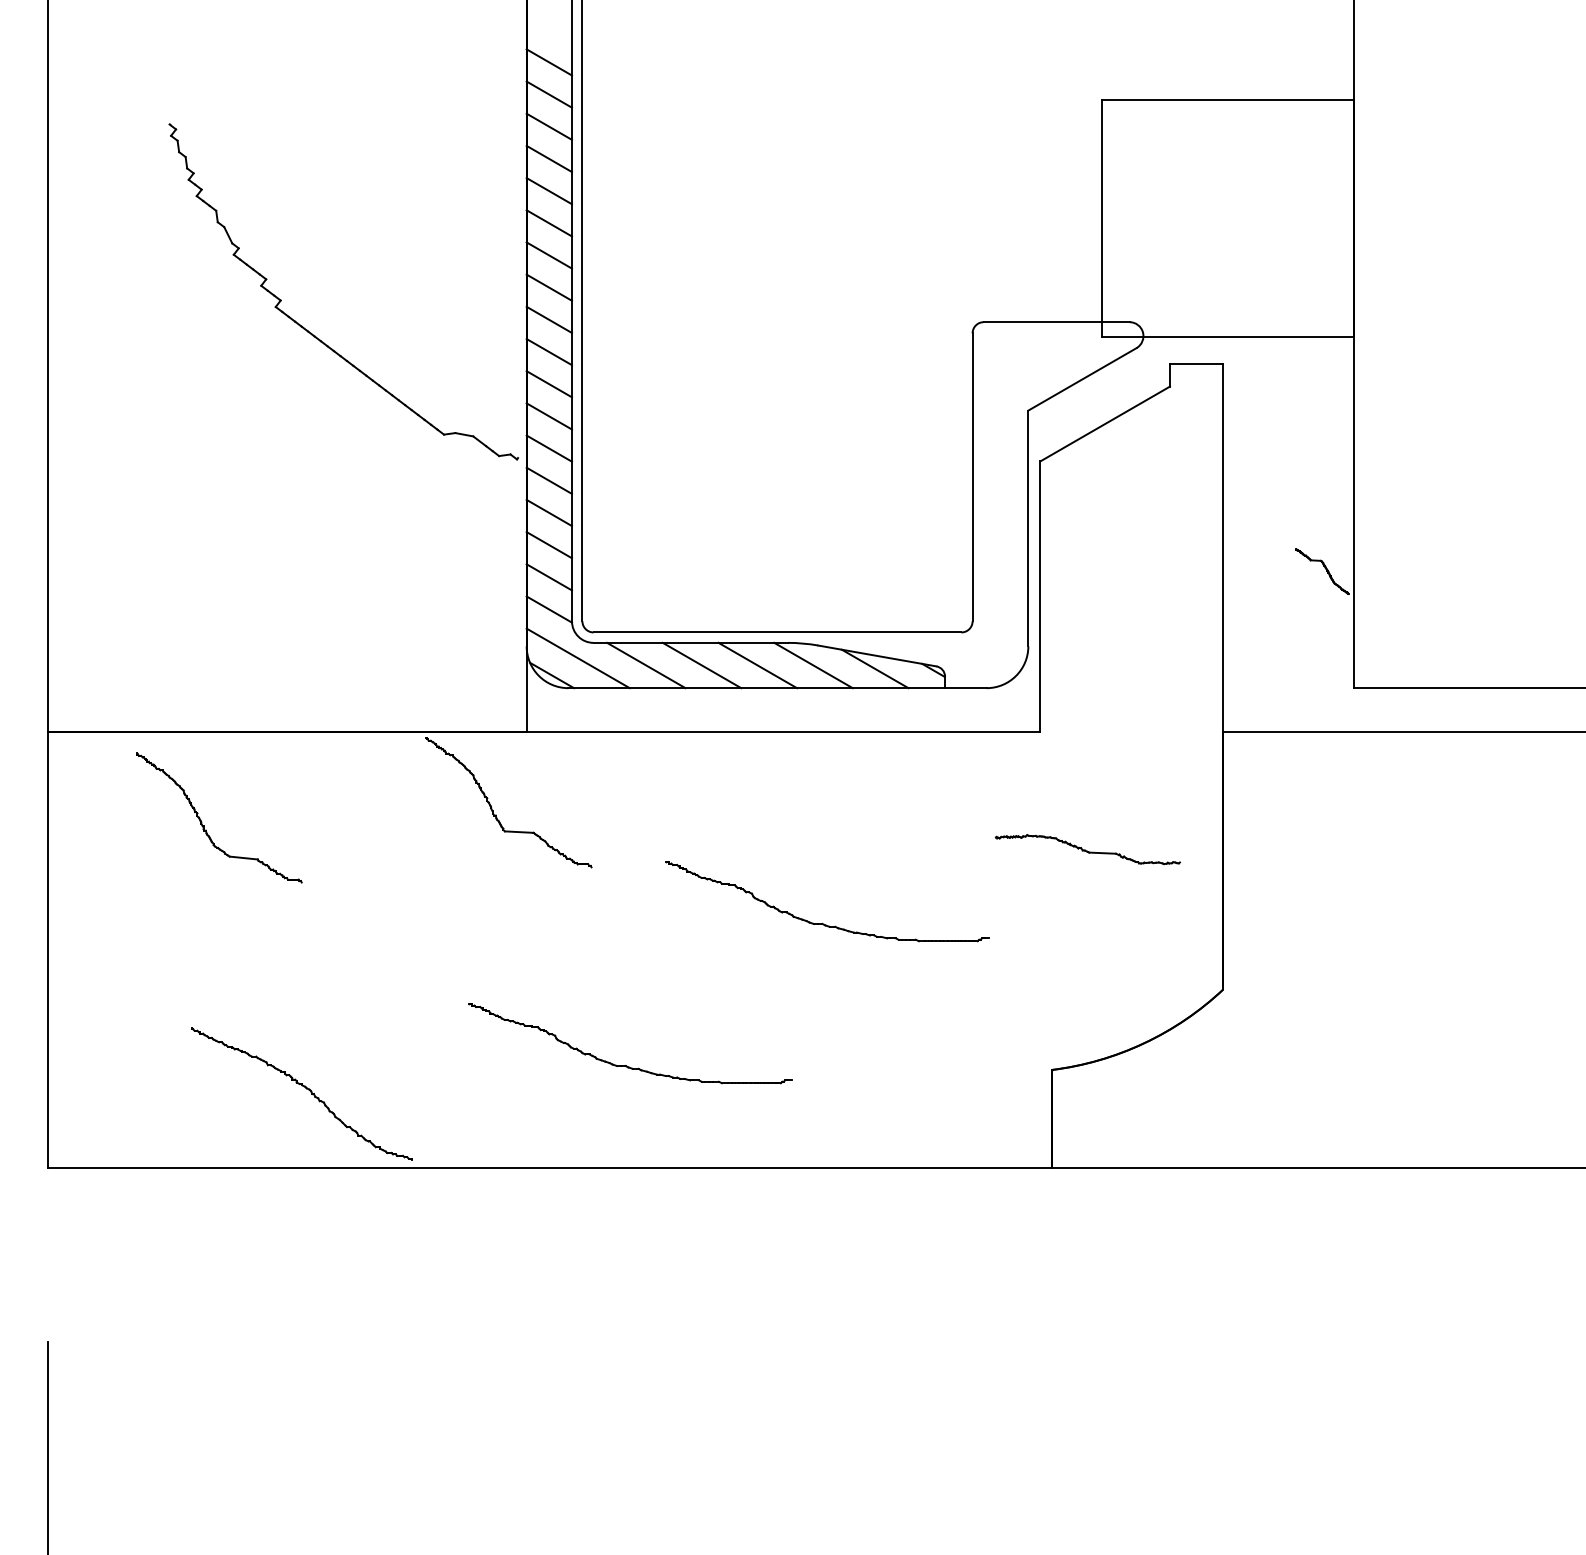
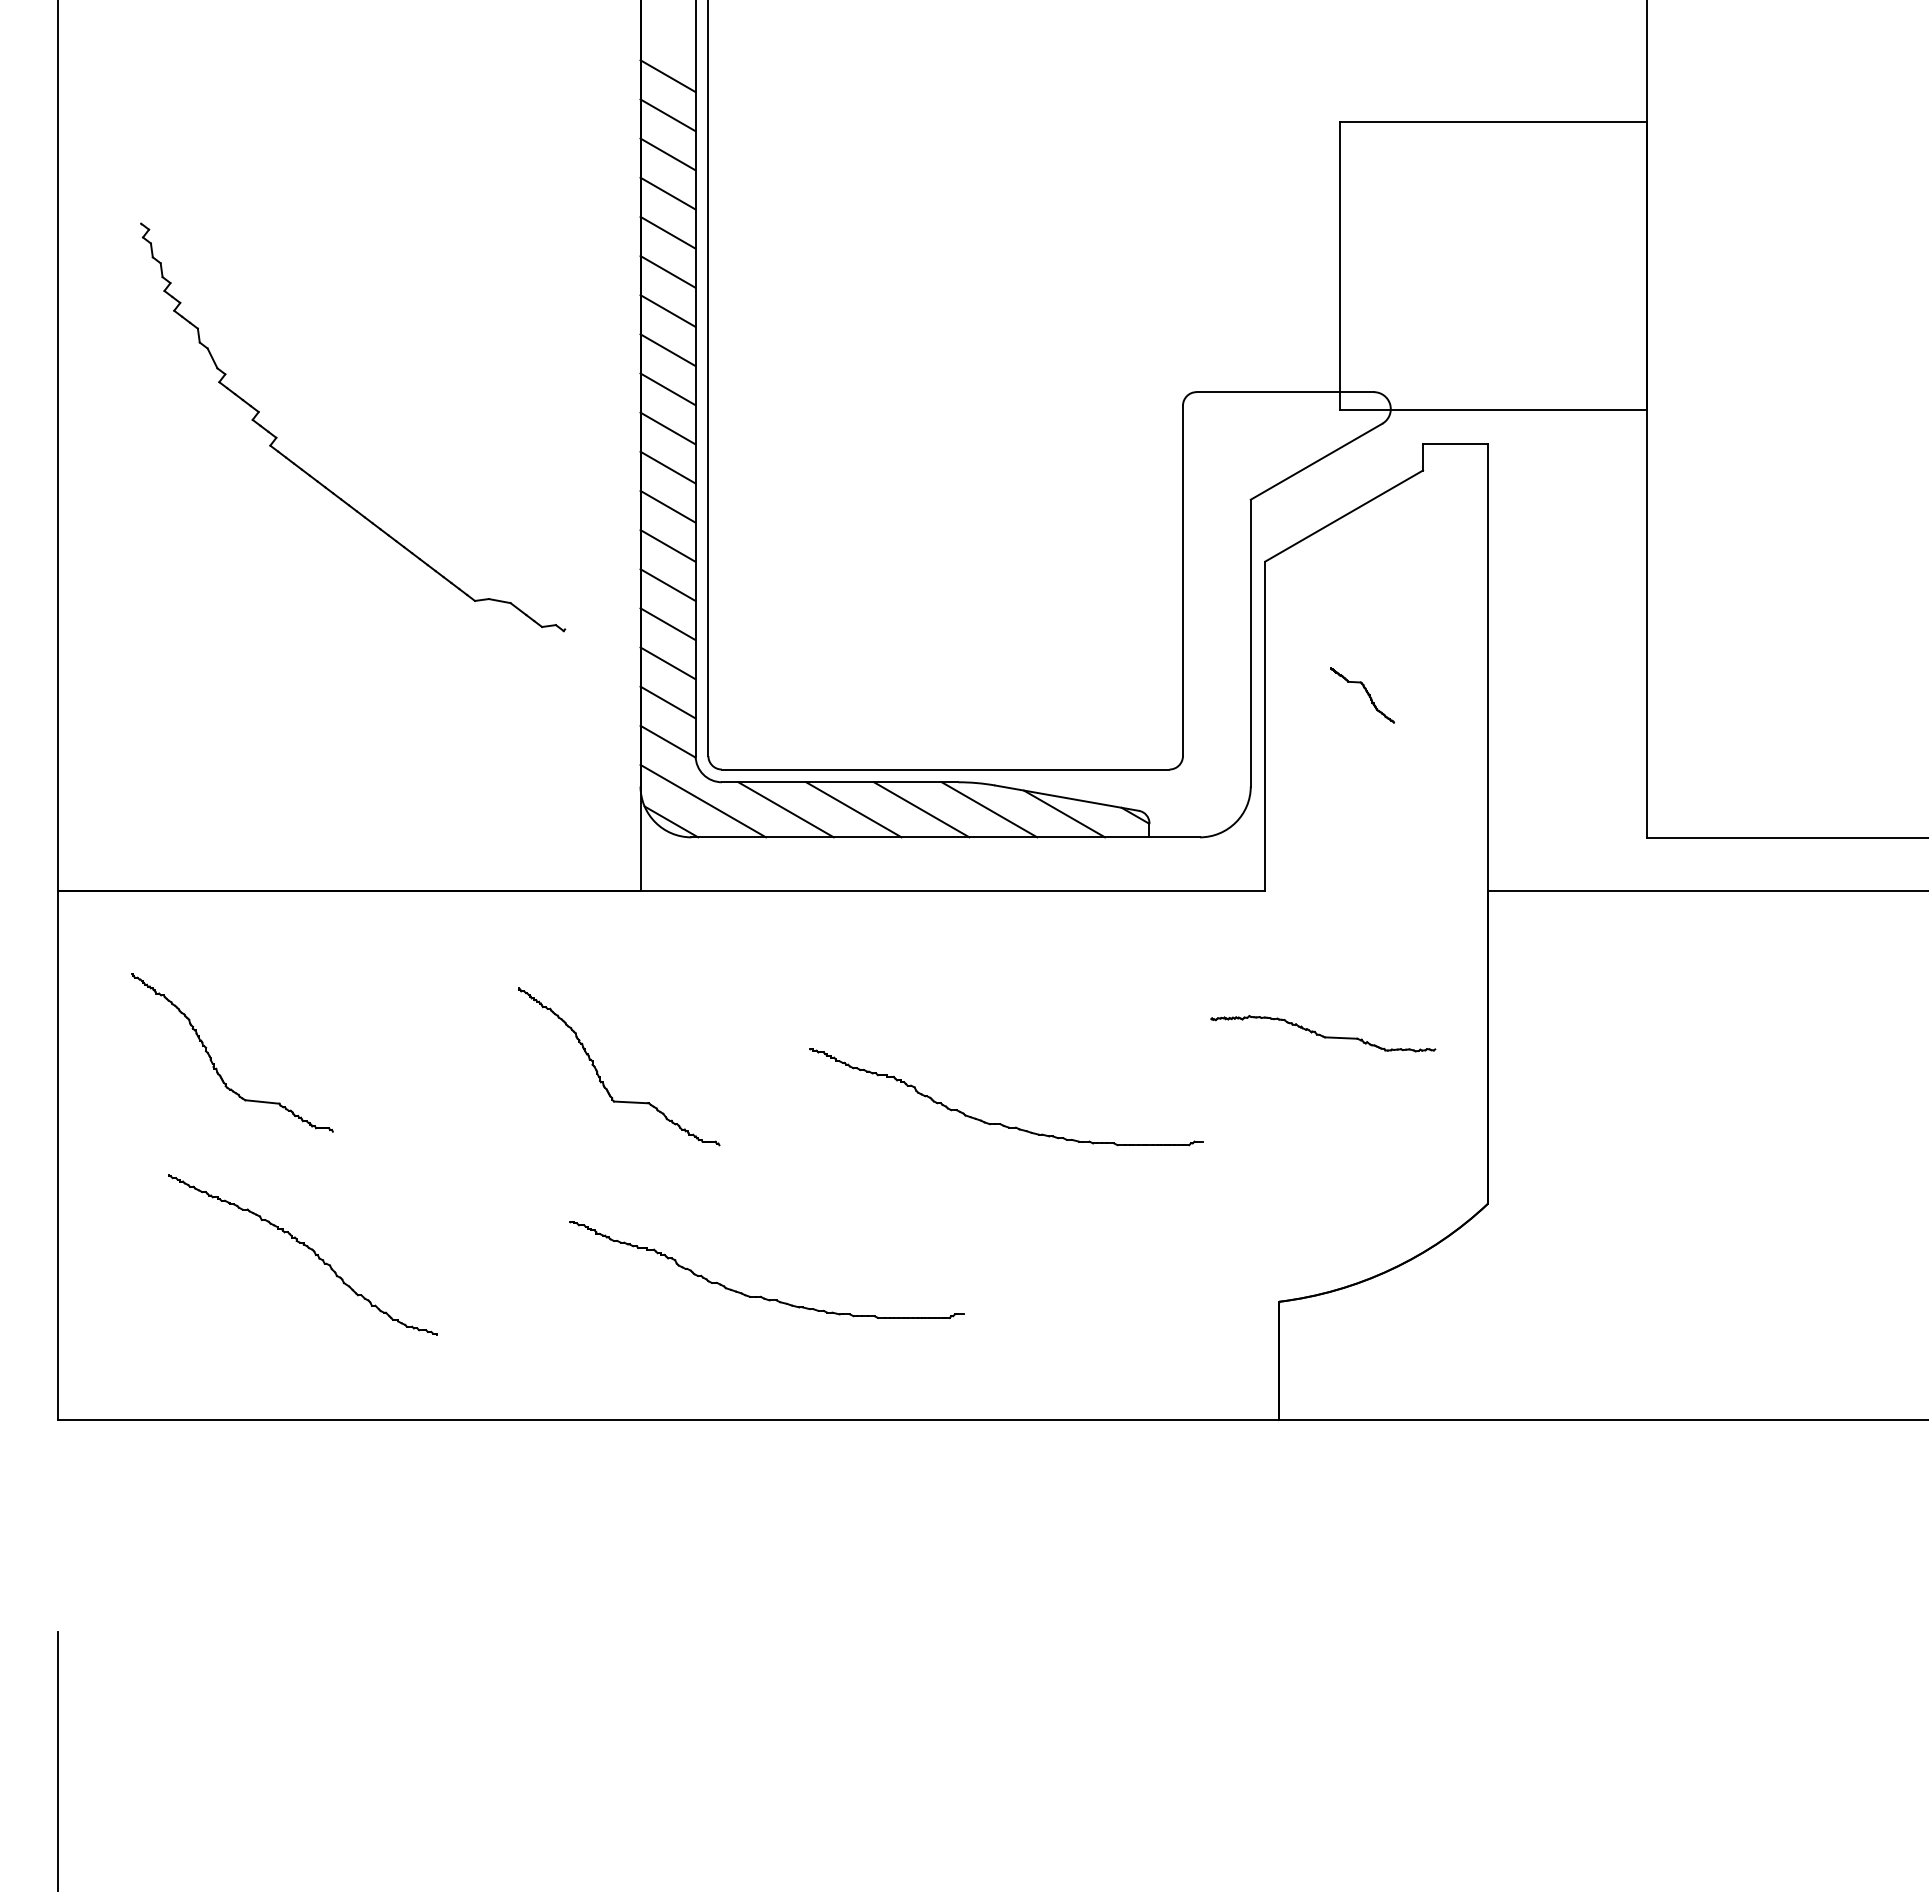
part: (315, 335) -> (318, 480), moved
part: (1322, 571) -> (1362, 695), moved
part: (493, 810) -> (600, 1076), moved
part: (204, 826) -> (214, 1063), moved
part: (305, 1088) -> (307, 1248), moved

